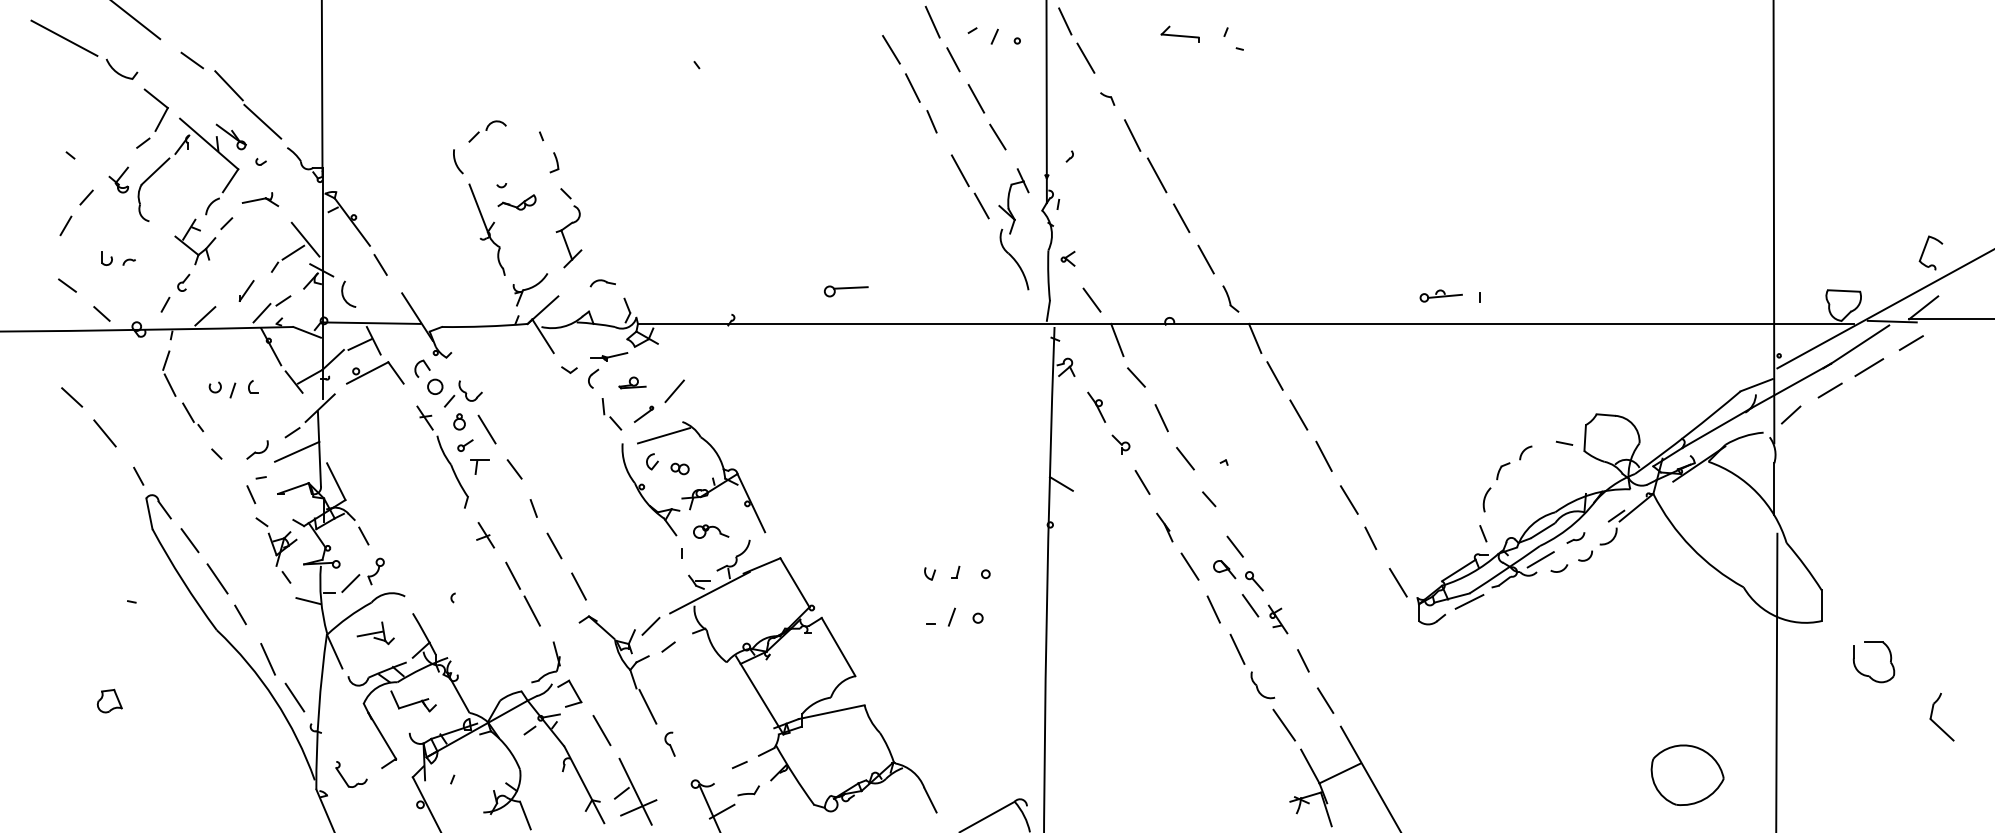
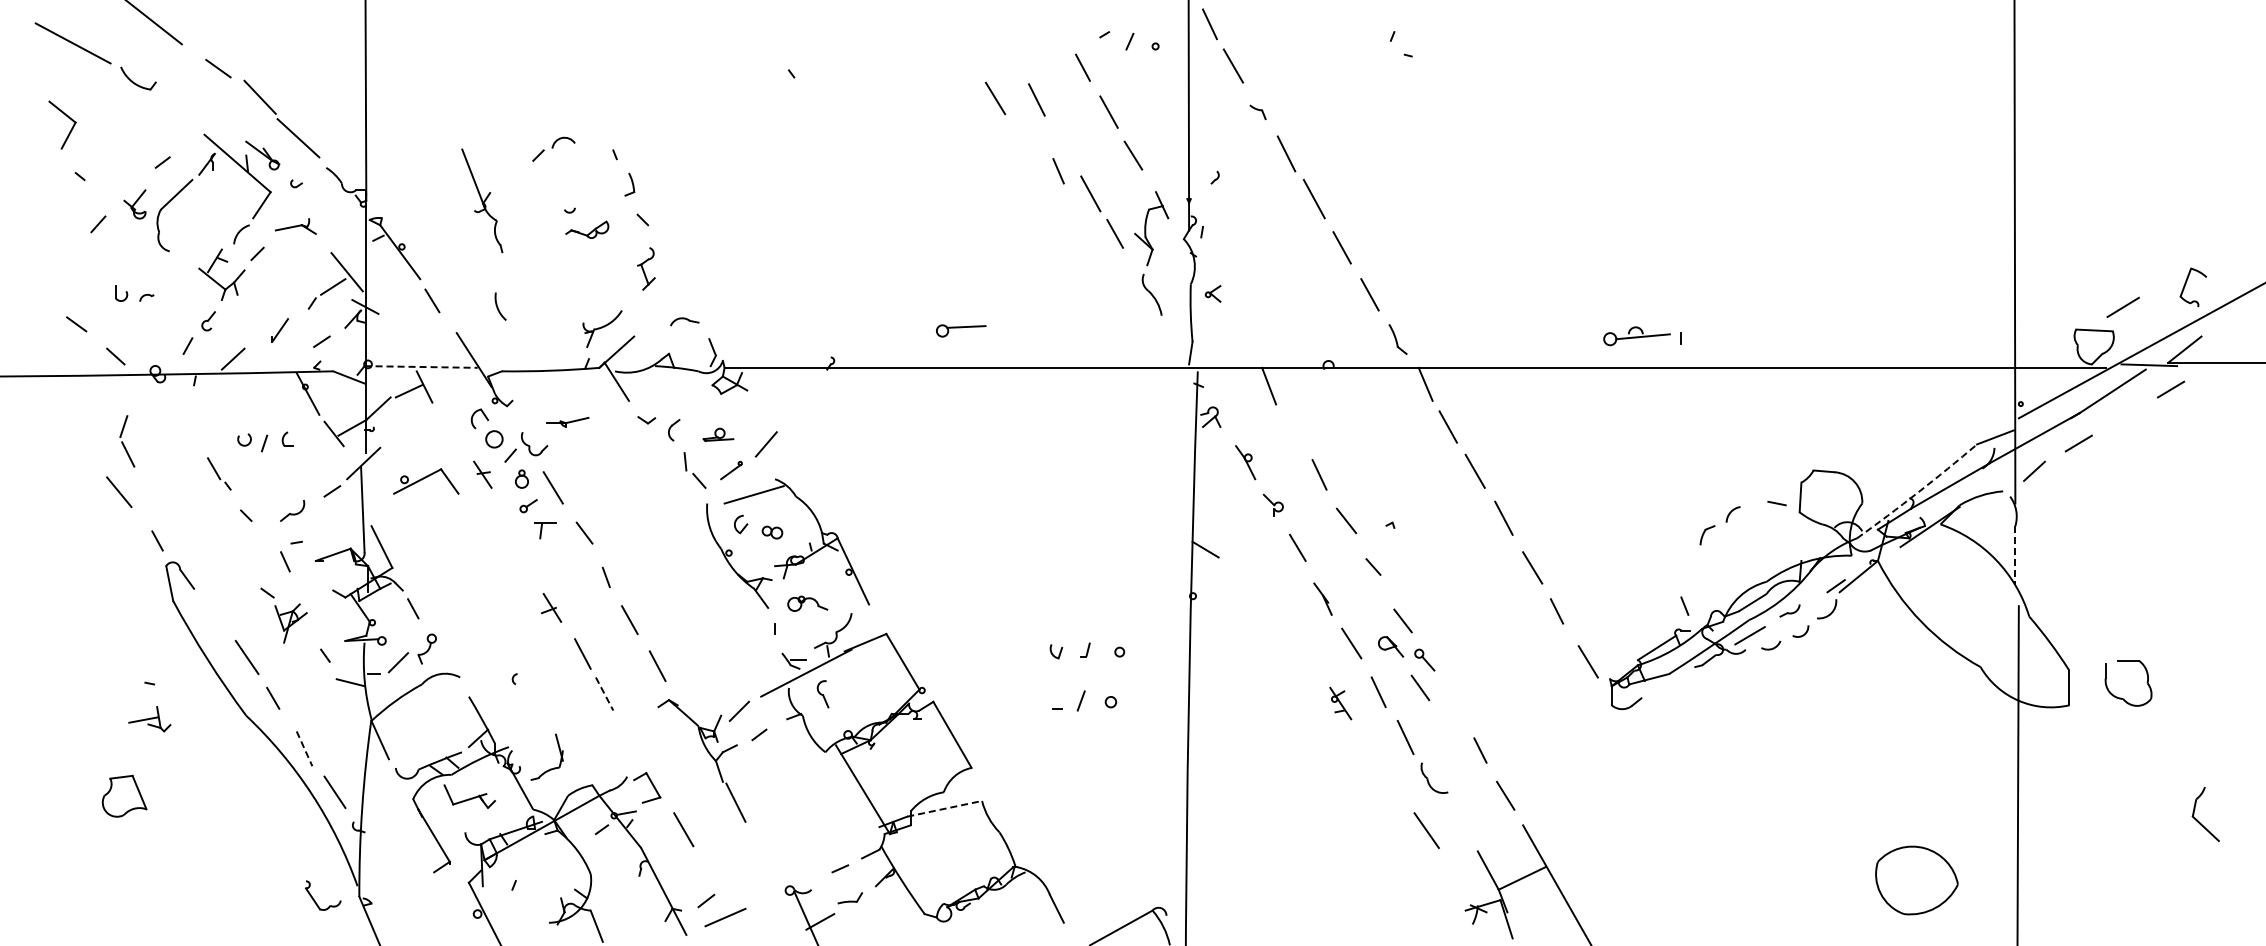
line: (932, 21) -> (1059, 24), removed
part: (1180, 33) -> (1340, 38), removed
line: (891, 49) -> (995, 98), moved
part: (161, 104) -> (68, 118), moved
line: (931, 122) -> (1058, 171), moved
arc: (456, 162) -> (498, 307), moved
line: (65, 225) -> (74, 256), removed
part: (487, 229) -> (482, 200), moved
part: (569, 236) -> (646, 268), size x0.6
part: (1013, 259) -> (1151, 294), size x0.6
arc: (343, 295) -> (390, 335), removed
part: (1440, 295) -> (1636, 335), size x1.4
line: (1091, 299) -> (1239, 340), removed
line: (261, 313) -> (297, 355), removed
line: (371, 323) -> (421, 367), solid -> dashed
part: (608, 357) -> (567, 422), moved
line: (1868, 367) -> (2122, 307), moved
part: (375, 372) -> (426, 481), moved
part: (169, 373) -> (127, 441), moved
line: (1136, 377) -> (1290, 428), removed
line: (71, 396) -> (81, 450), removed
arc: (1689, 433) -> (1918, 492), solid -> dashed
line: (297, 451) -> (337, 512), removed
part: (452, 471) -> (514, 535), removed
line: (1774, 489) -> (2015, 555), solid -> dashed
arc: (1485, 498) -> (1687, 566), removed
line: (189, 540) -> (215, 613), removed
part: (276, 541) -> (283, 615), moved
line: (1468, 601) -> (1668, 683), removed
line: (532, 611) -> (604, 694), solid -> dashed
part: (1277, 619) -> (1340, 703), moved
part: (375, 633) -> (149, 719), moved
line: (268, 659) -> (304, 749), solid -> dashed
part: (548, 672) -> (550, 768), moved
part: (1870, 675) -> (2124, 698), moved
part: (109, 701) -> (124, 796), size x1.6
line: (832, 711) -> (945, 808), solid -> dashed
line: (1284, 725) -> (1426, 830), moved
part: (669, 744) -> (822, 694), moved
part: (344, 778) -> (315, 900), moved
line: (635, 791) -> (721, 898), removed

